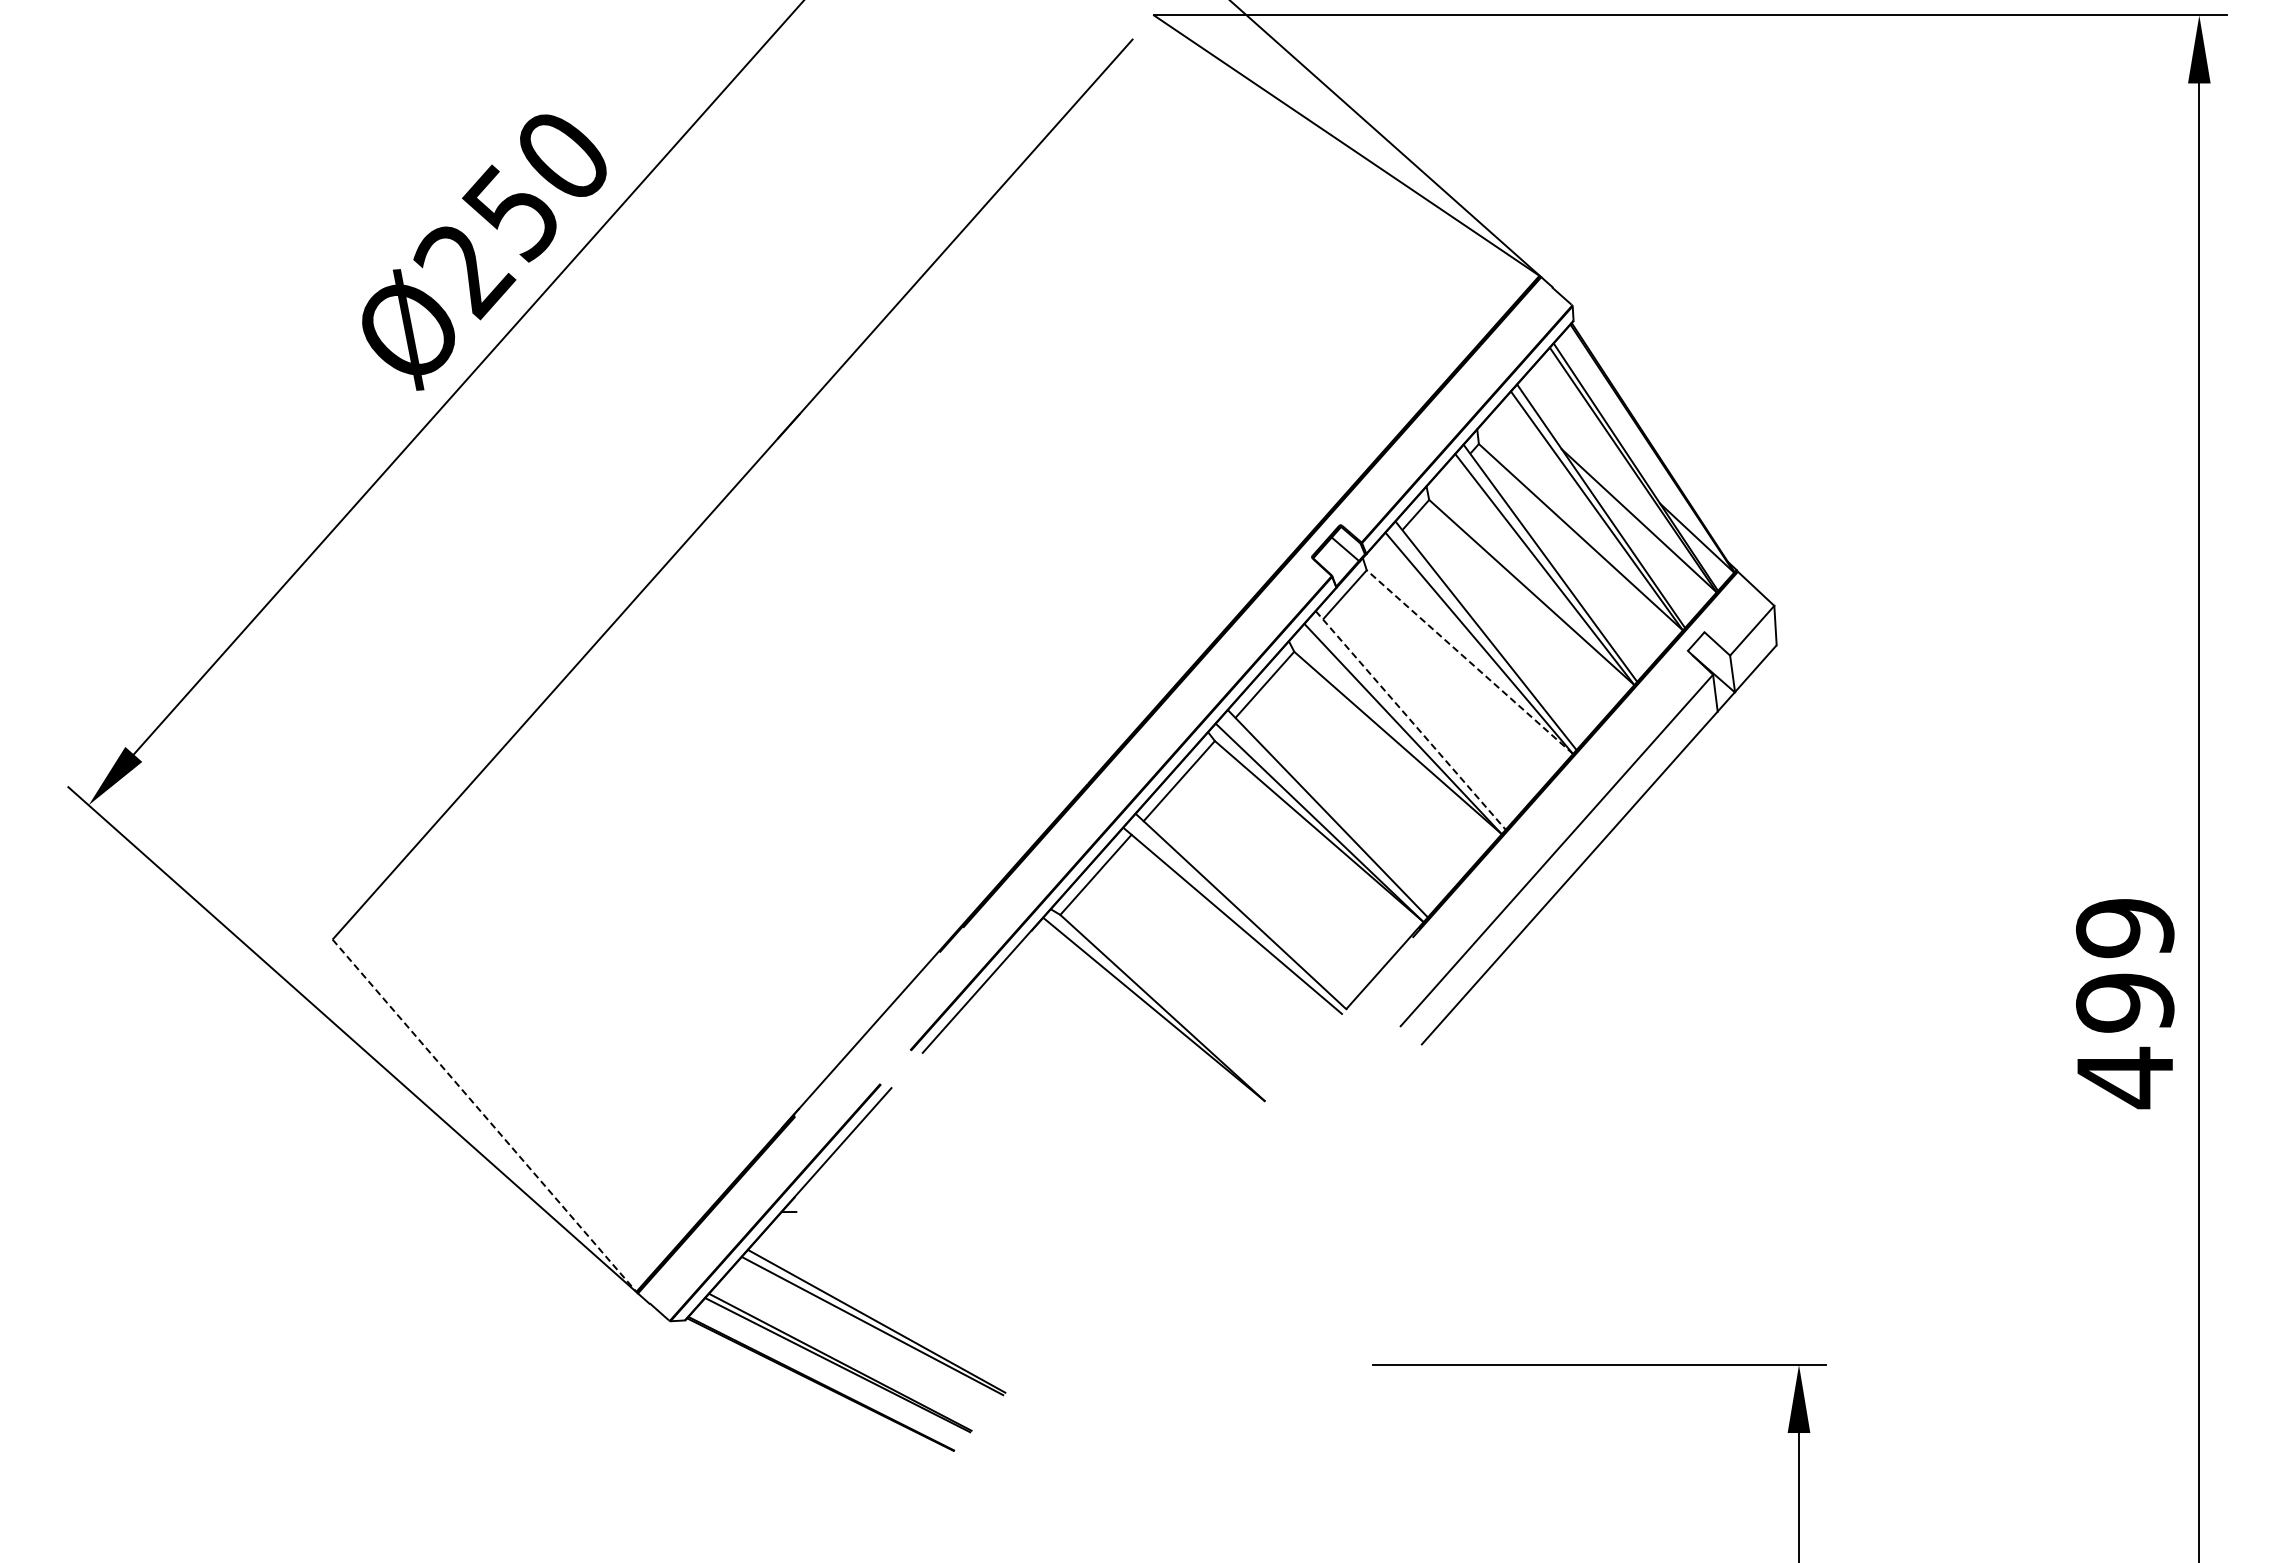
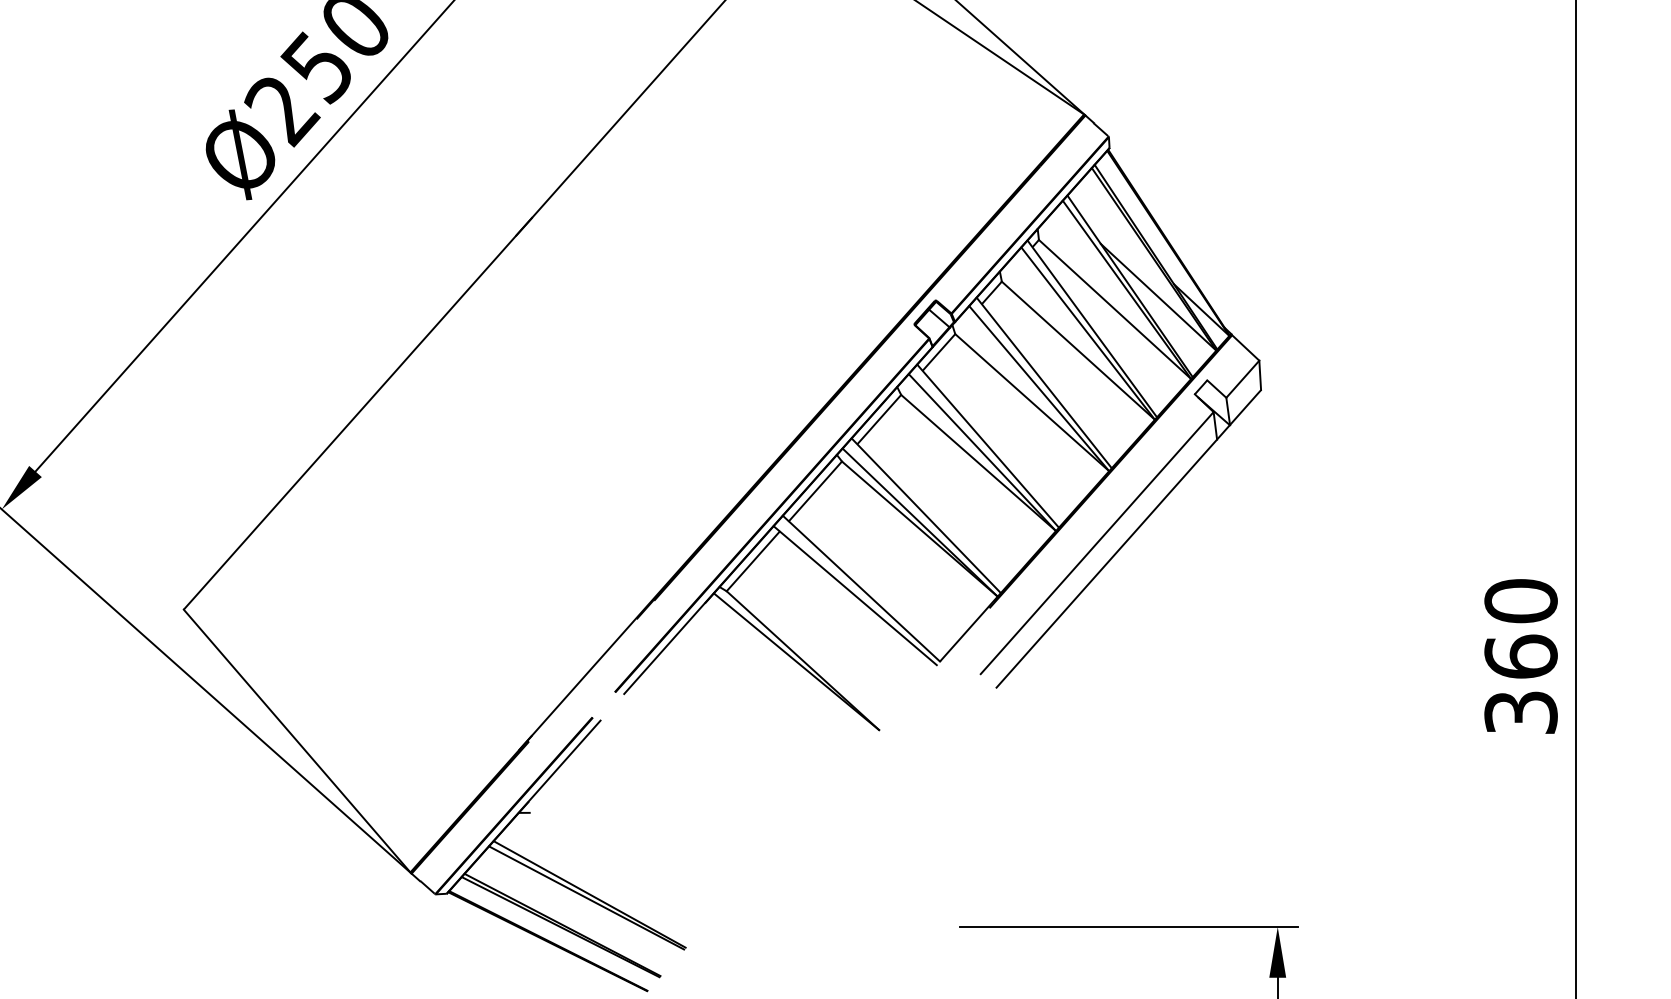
line: (1469, 661) -> (1031, 402), dashed -> solid
line: (1410, 720) -> (987, 446), dashed -> solid
text: (2125, 1003) -> (1521, 657), 499 -> 360
line: (484, 1115) -> (297, 740), dashed -> solid

